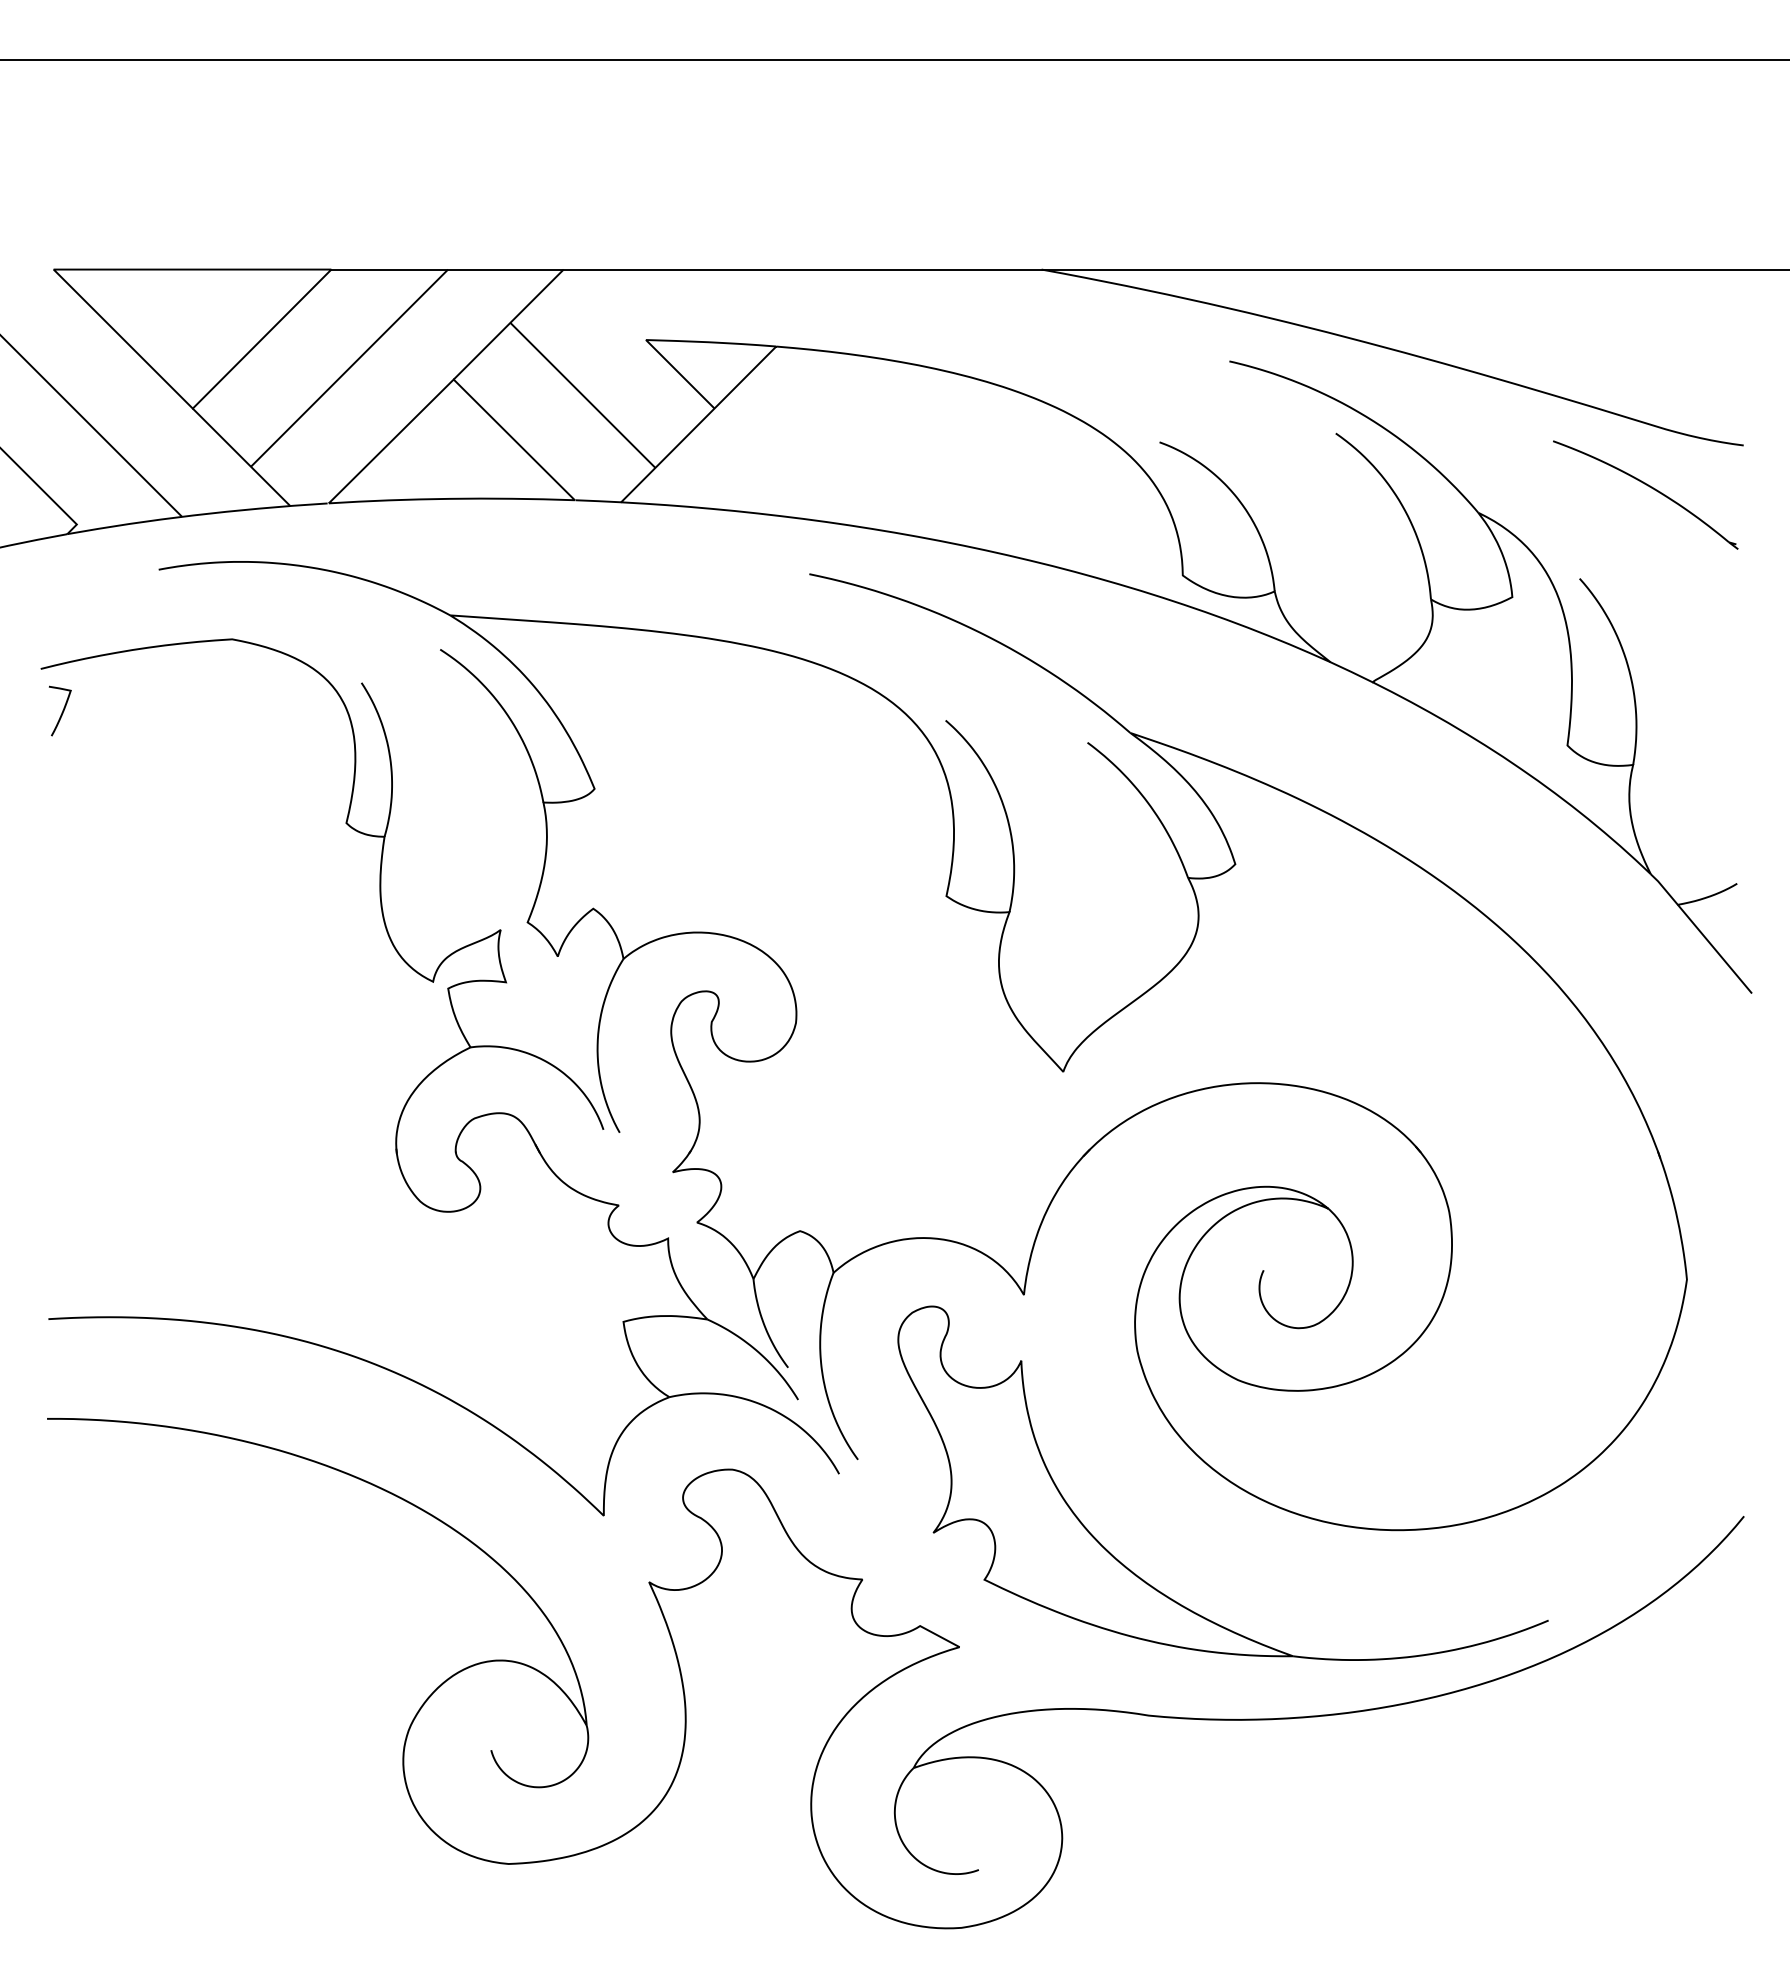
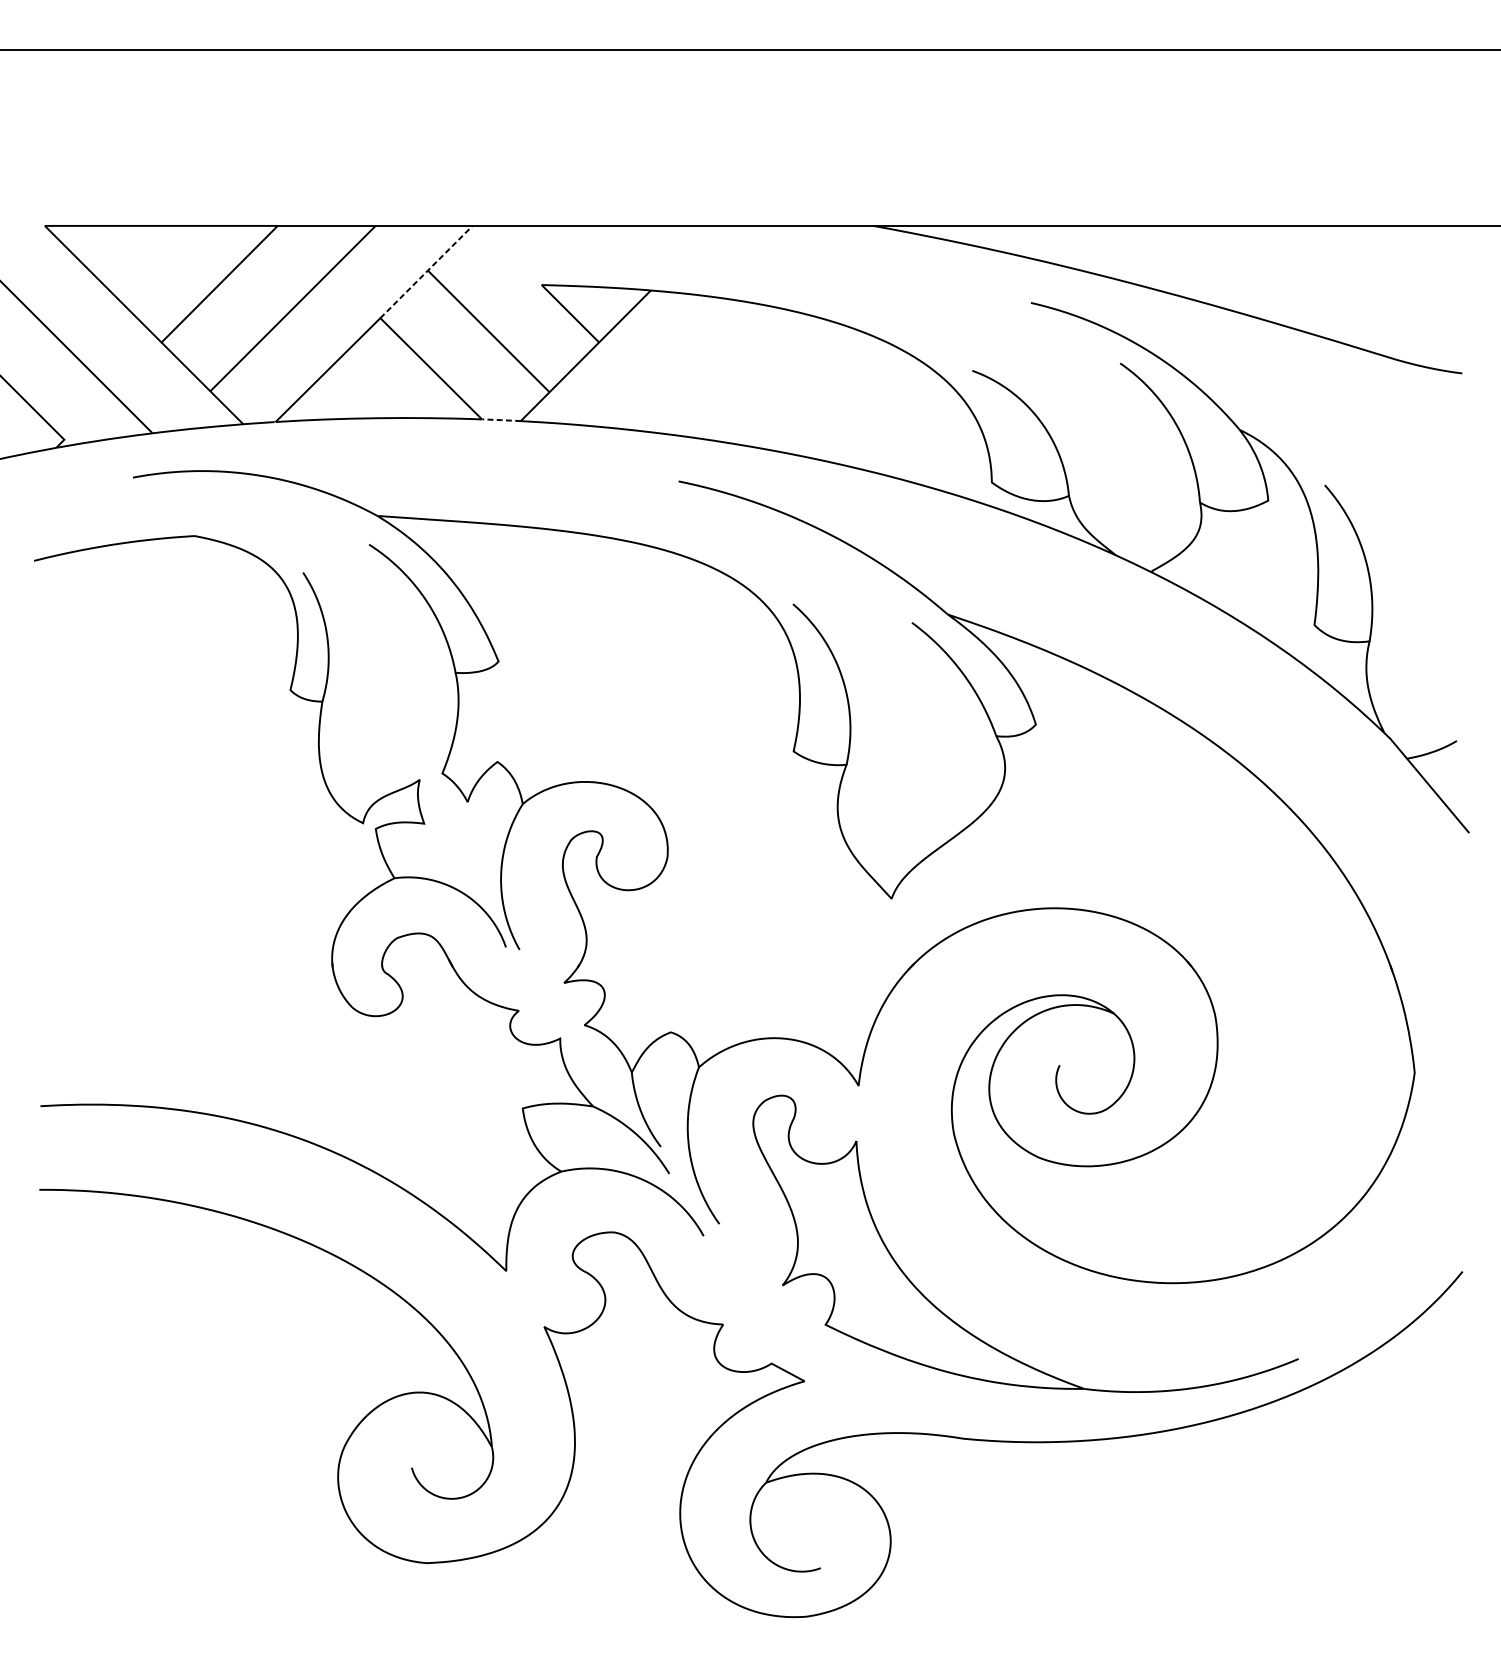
line: (508, 324) -> (426, 271), solid -> dashed
part: (1649, 487) -> (1383, 408), removed
line: (598, 501) -> (501, 420), solid -> dashed
curve: (61, 712) -> (51, 597), removed

